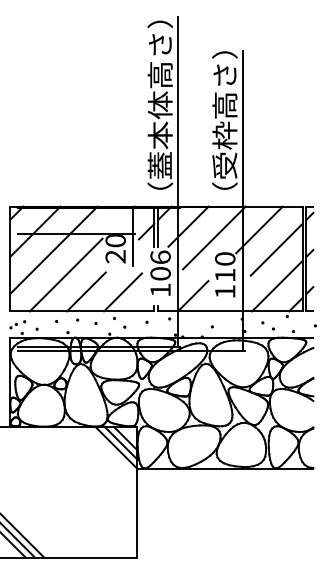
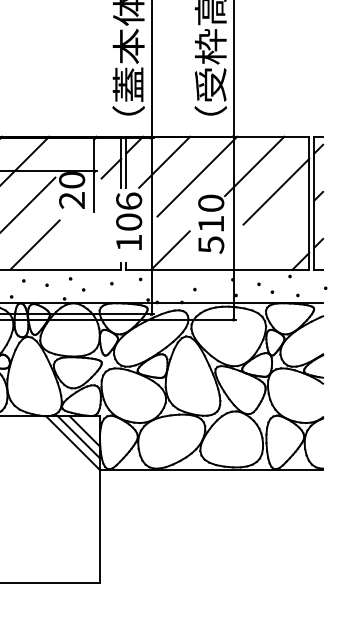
line: (277, 286) -> (277, 238), removed
text: (225, 291) -> (211, 244), 110 -> 510
line: (123, 292) -> (82, 245), removed

